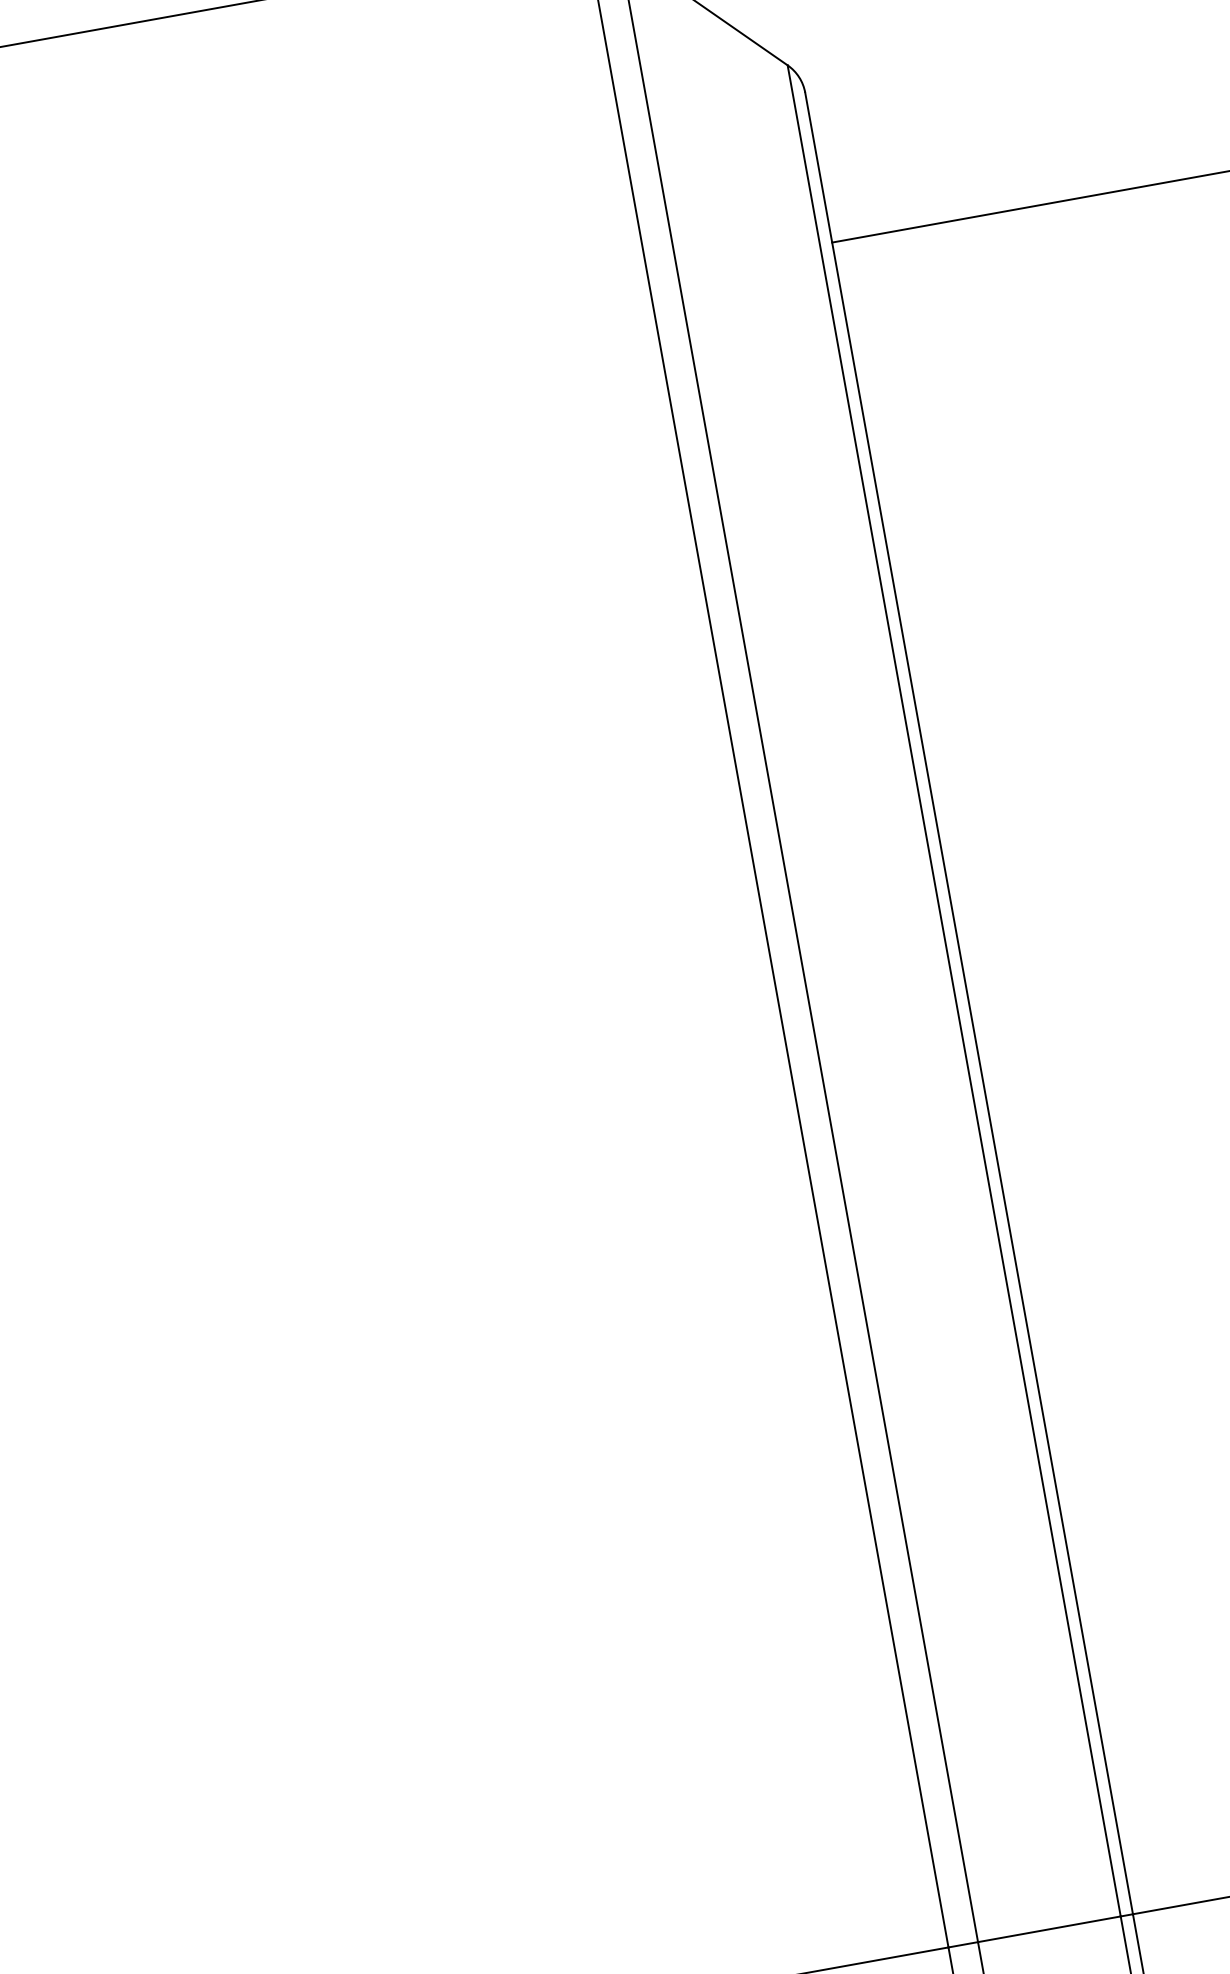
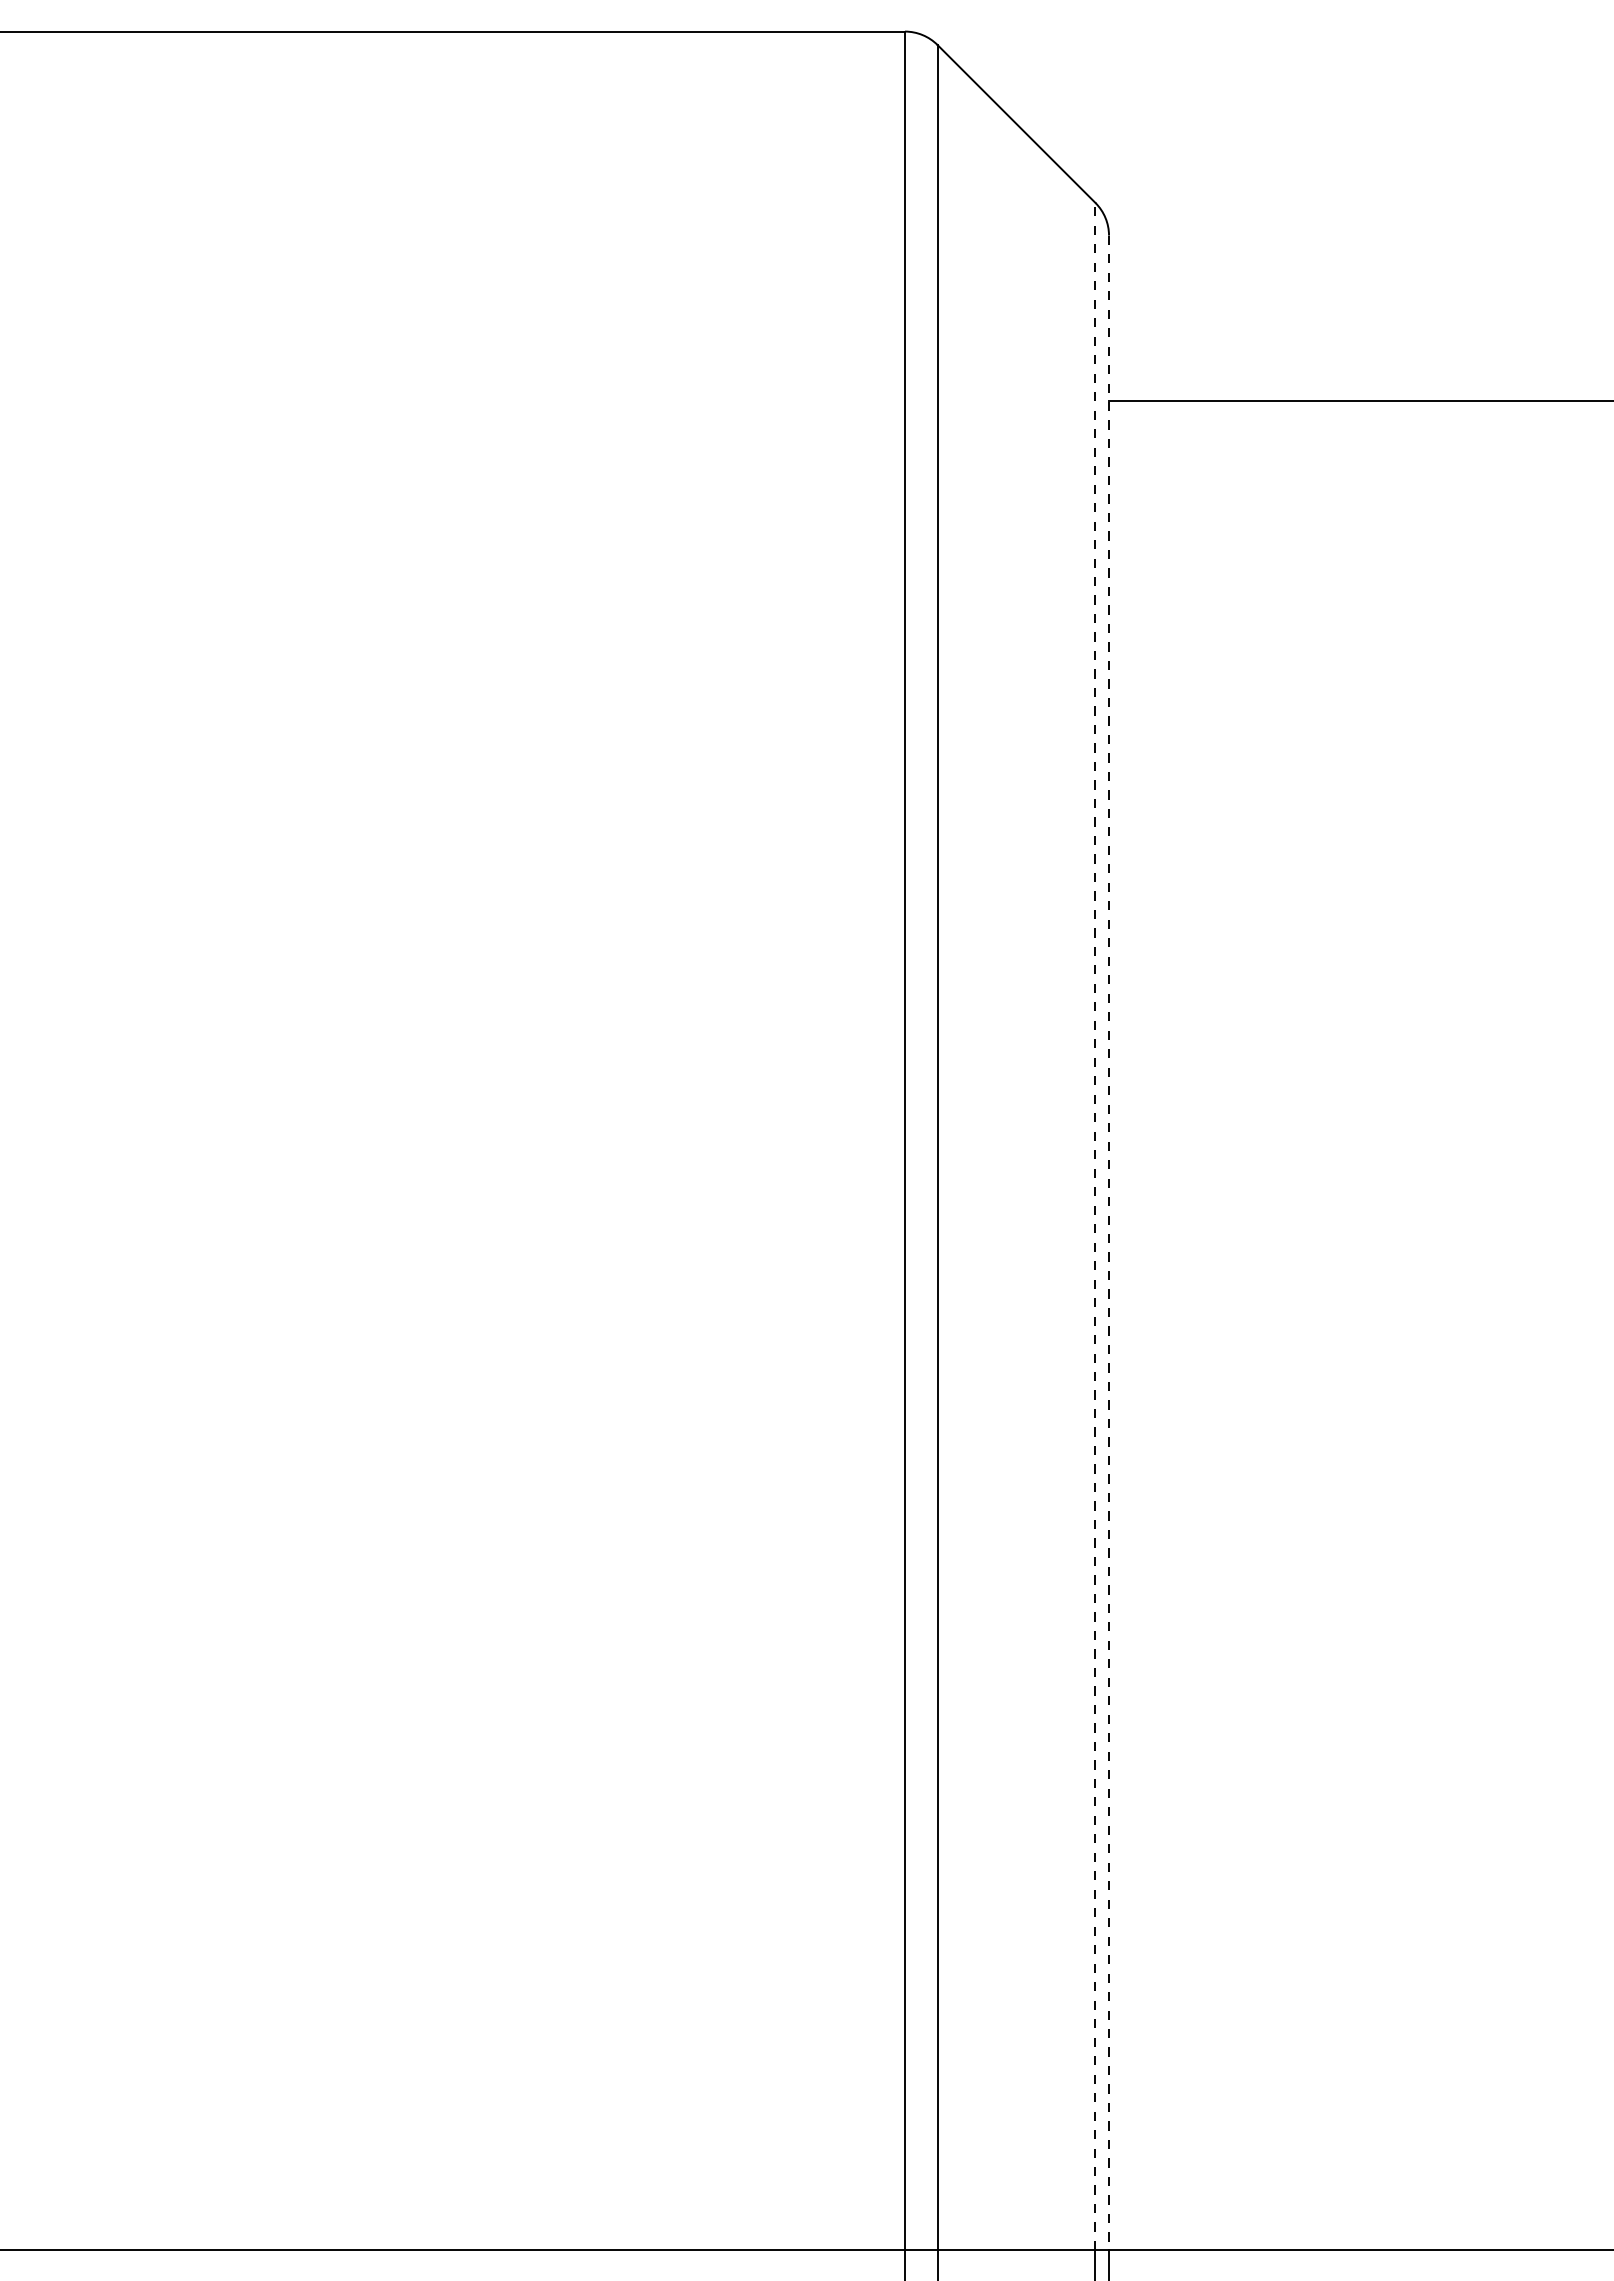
line: (954, 990) -> (1095, 1226), solid -> dashed
line: (969, 1003) -> (1109, 1243), solid -> dashed

